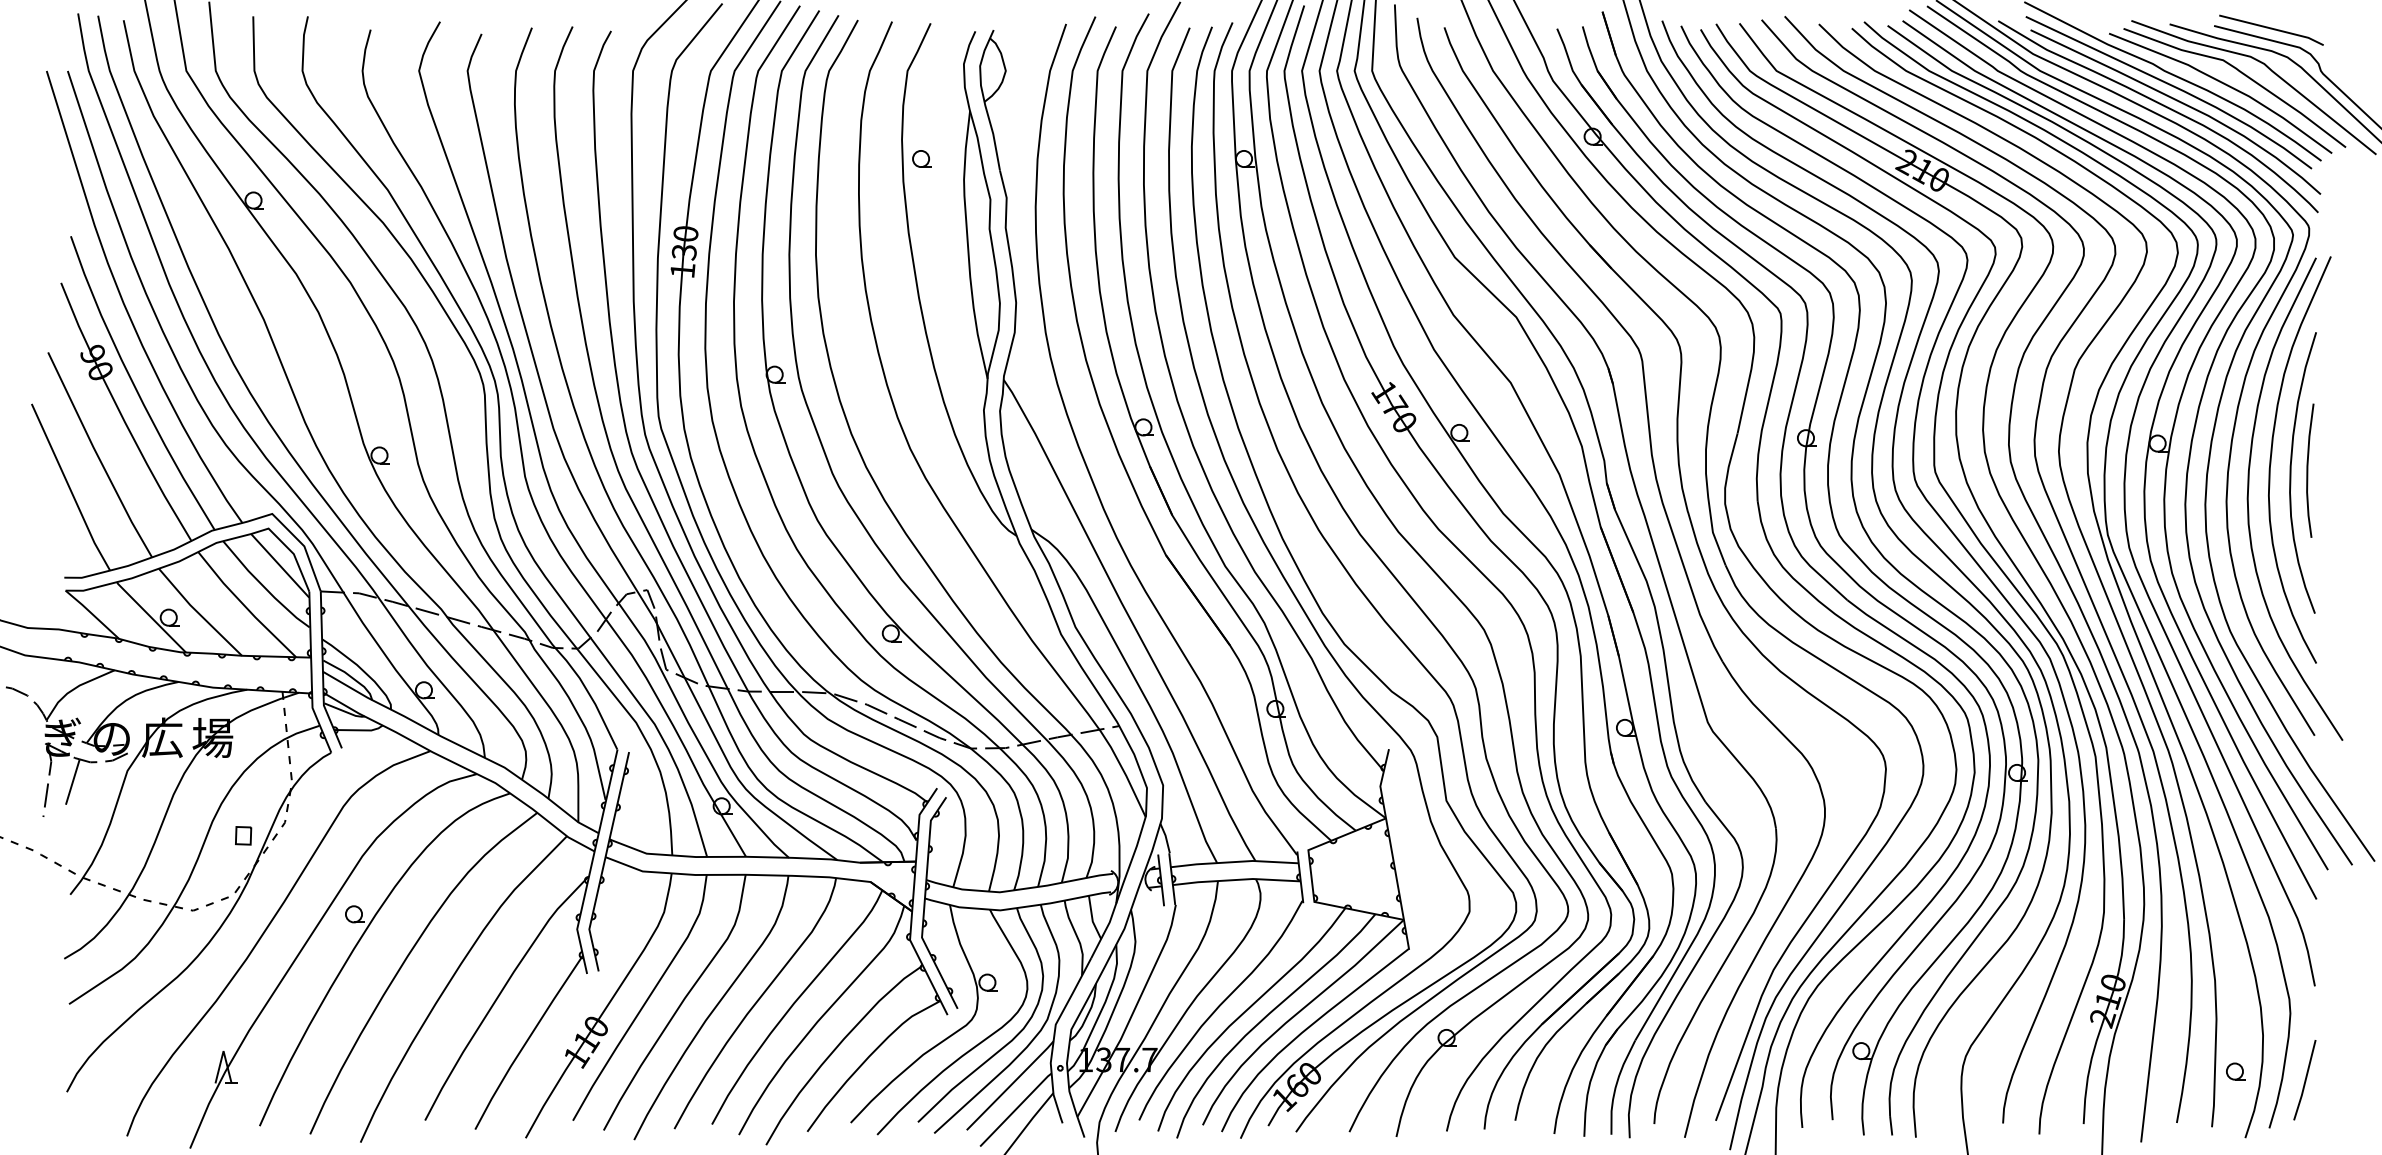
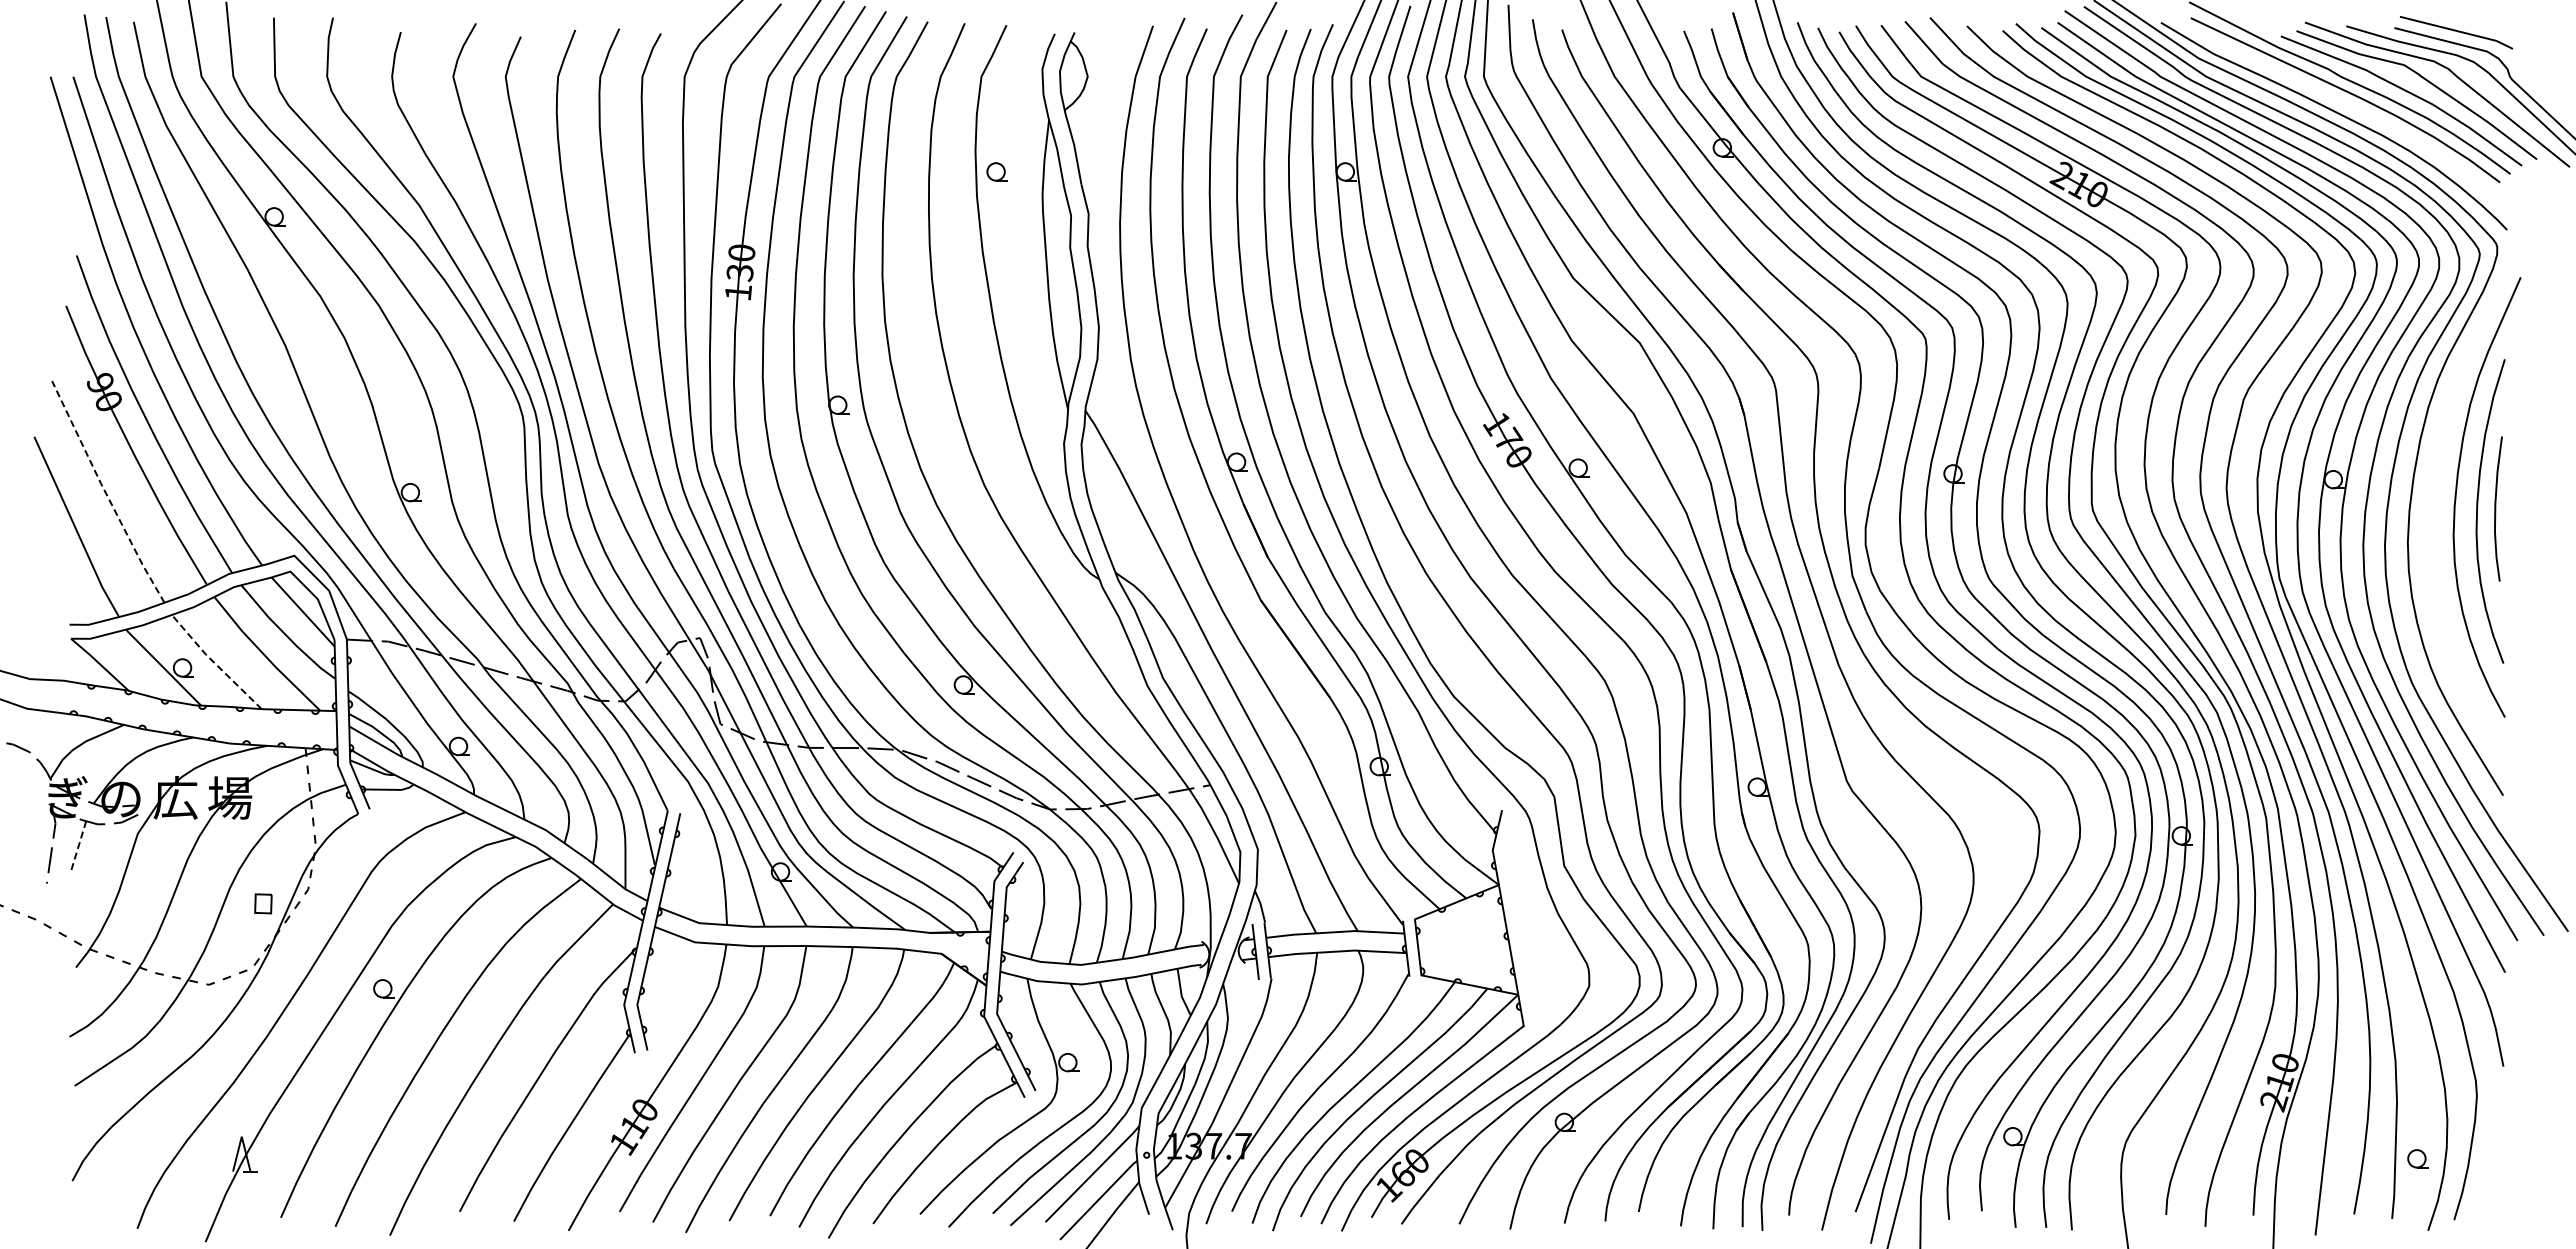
curve: (2179, 103) -> (2357, 111), removed
line: (97, 455) -> (105, 492), solid -> dashed
curve: (2248, 498) -> (2431, 539), removed
line: (198, 613) -> (214, 663), solid -> dashed
line: (72, 781) -> (78, 845), solid -> dashed
line: (2304, 1079) -> (2492, 1167), removed

